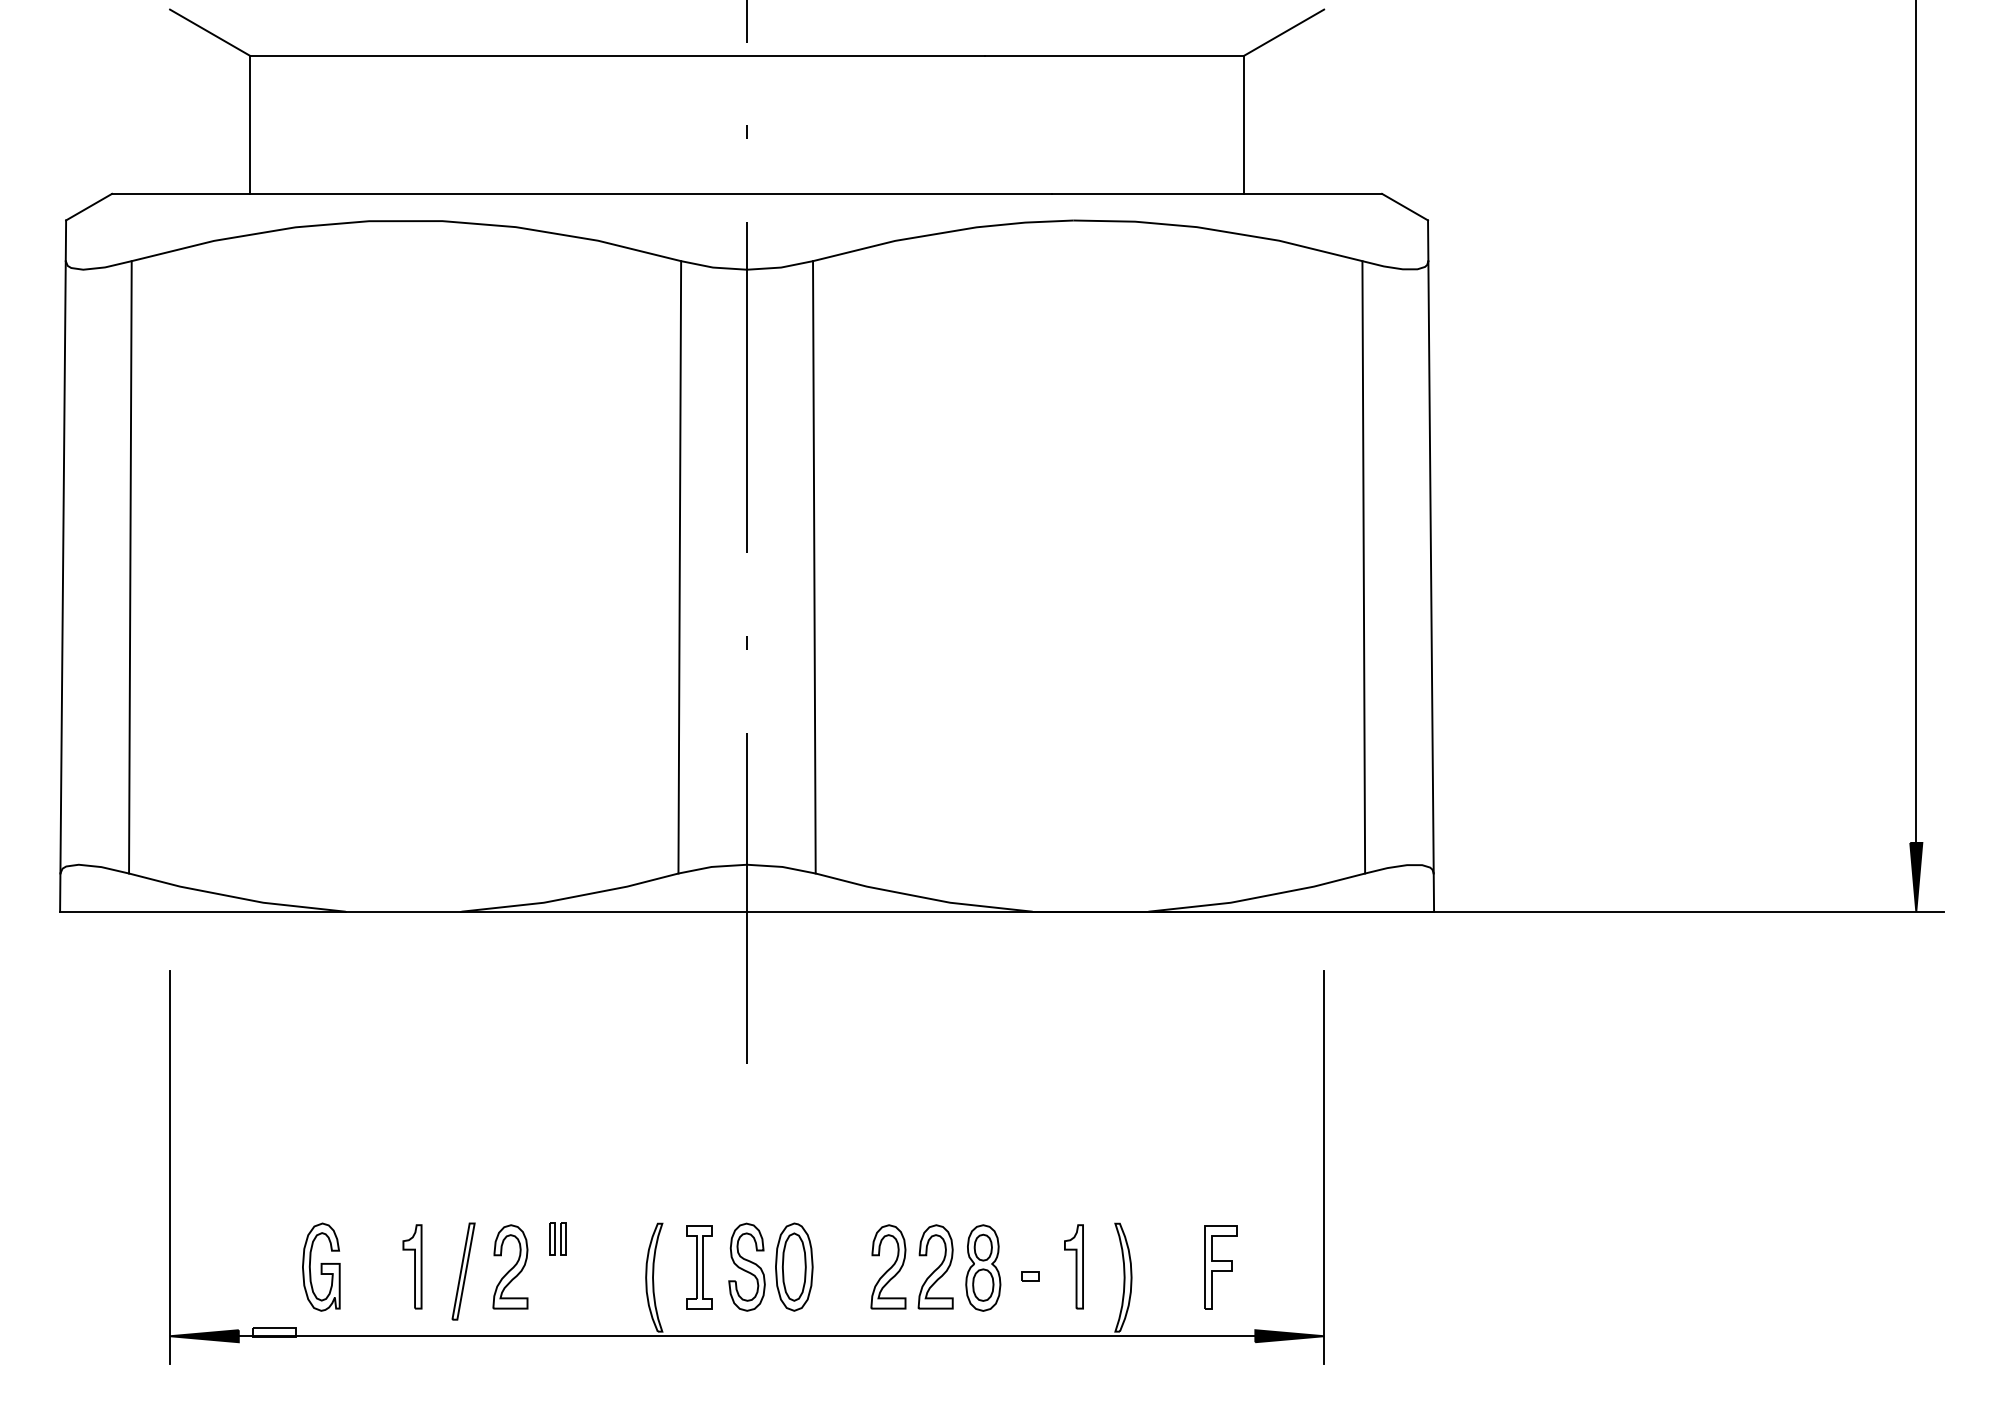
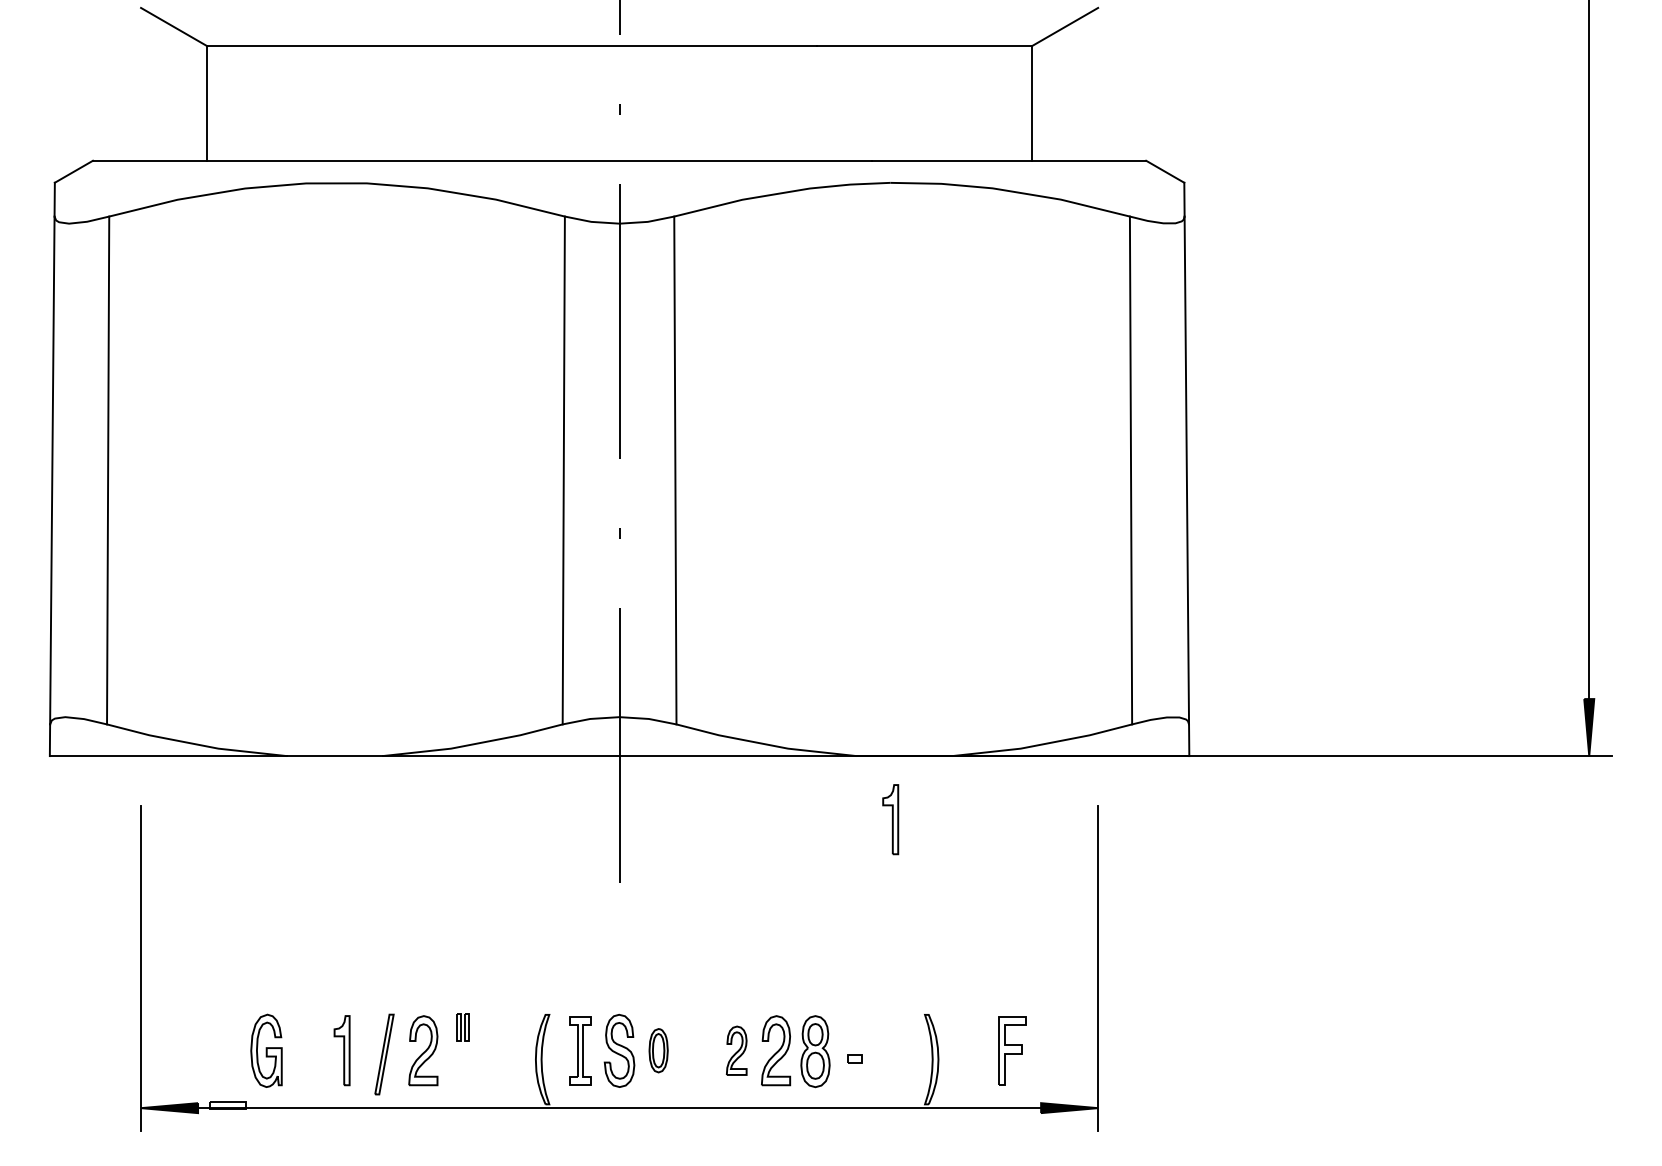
part: (793, 1266) -> (658, 1050), size x0.6
part: (888, 1266) -> (736, 1050), size x0.7
part: (1073, 1266) -> (890, 819), moved

